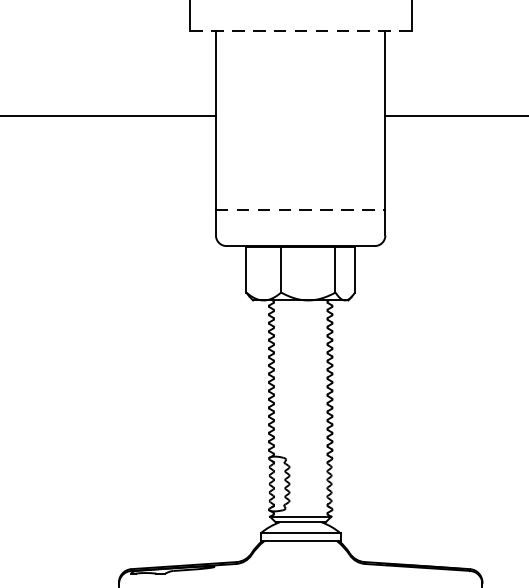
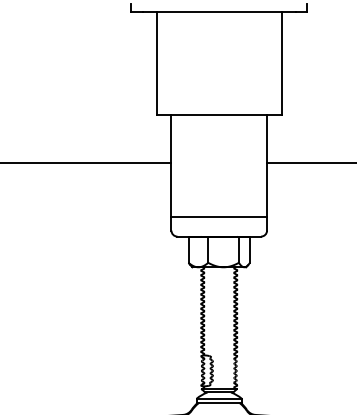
line: (301, 31) -> (219, 115), dashed -> solid
line: (301, 210) -> (219, 216), dashed -> solid

